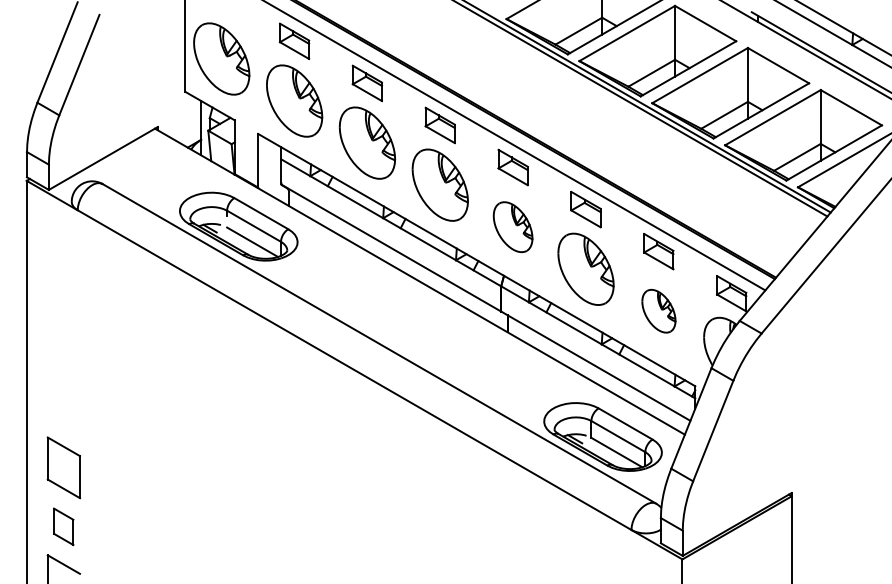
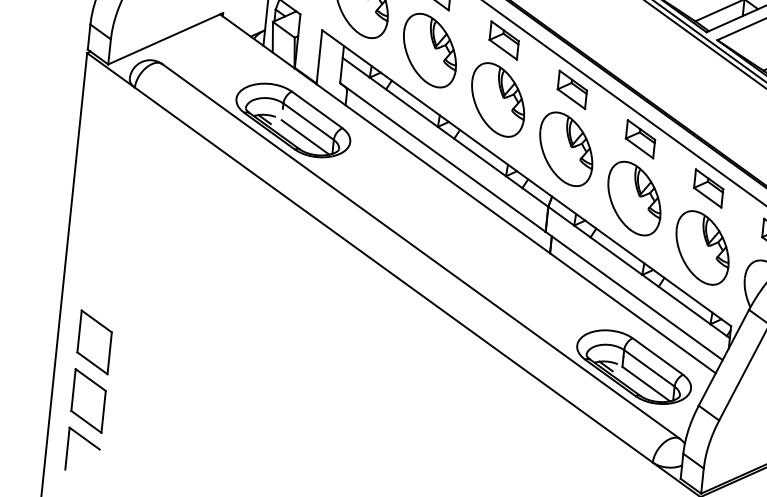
part: (512, 226) -> (565, 148), size x1.43
part: (658, 310) -> (702, 247), size x1.67
part: (63, 526) -> (88, 400), size x1.67

